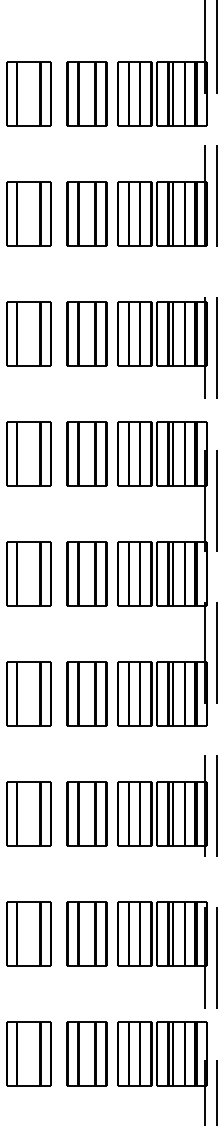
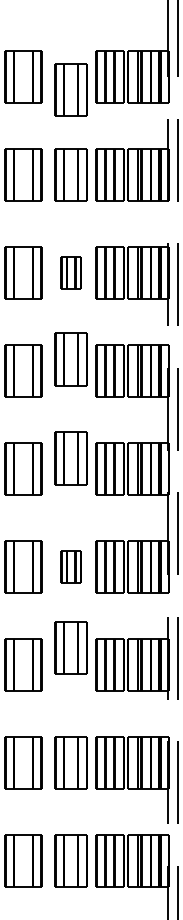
part: (86, 93) -> (70, 89), moved
part: (86, 333) -> (70, 272), size x0.6
part: (86, 453) -> (70, 359), moved
part: (86, 573) -> (70, 457), moved
part: (86, 693) -> (70, 566), size x0.6
part: (86, 813) -> (70, 647), moved

